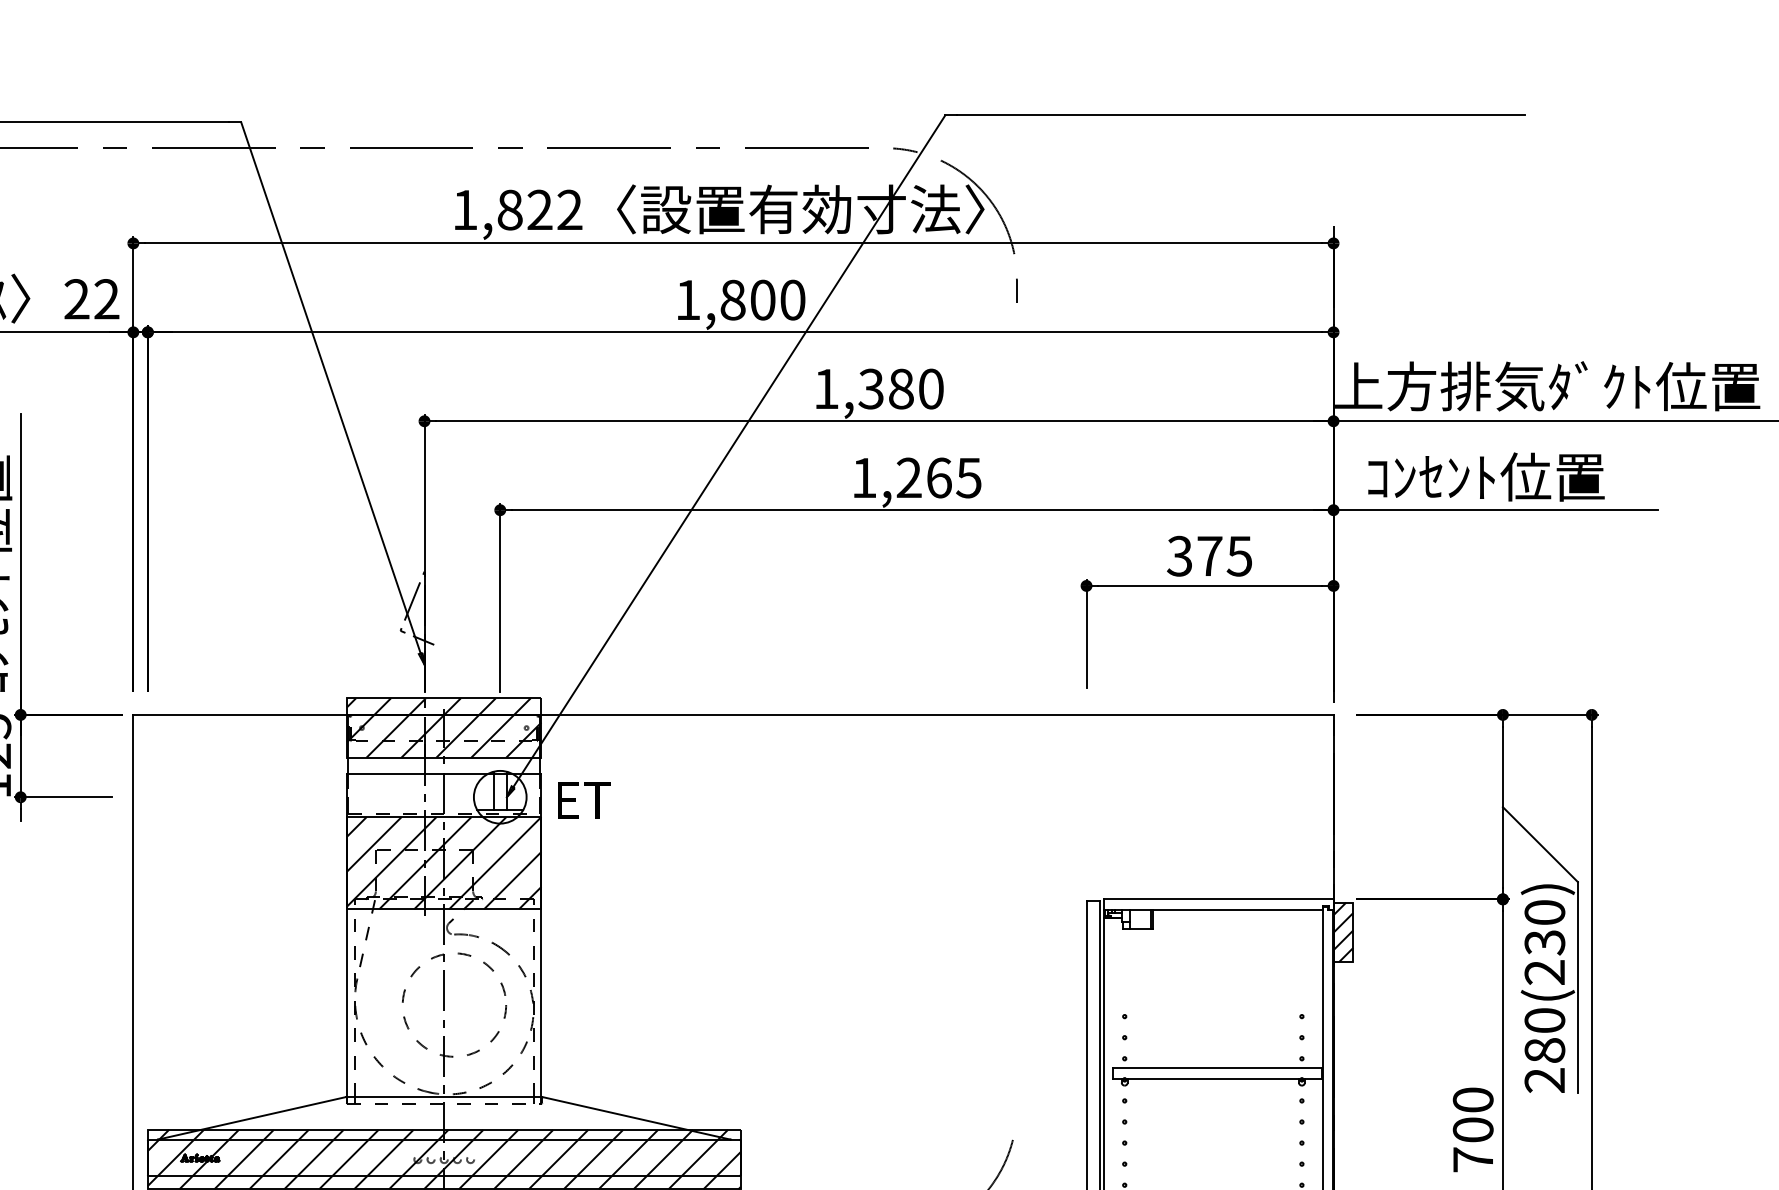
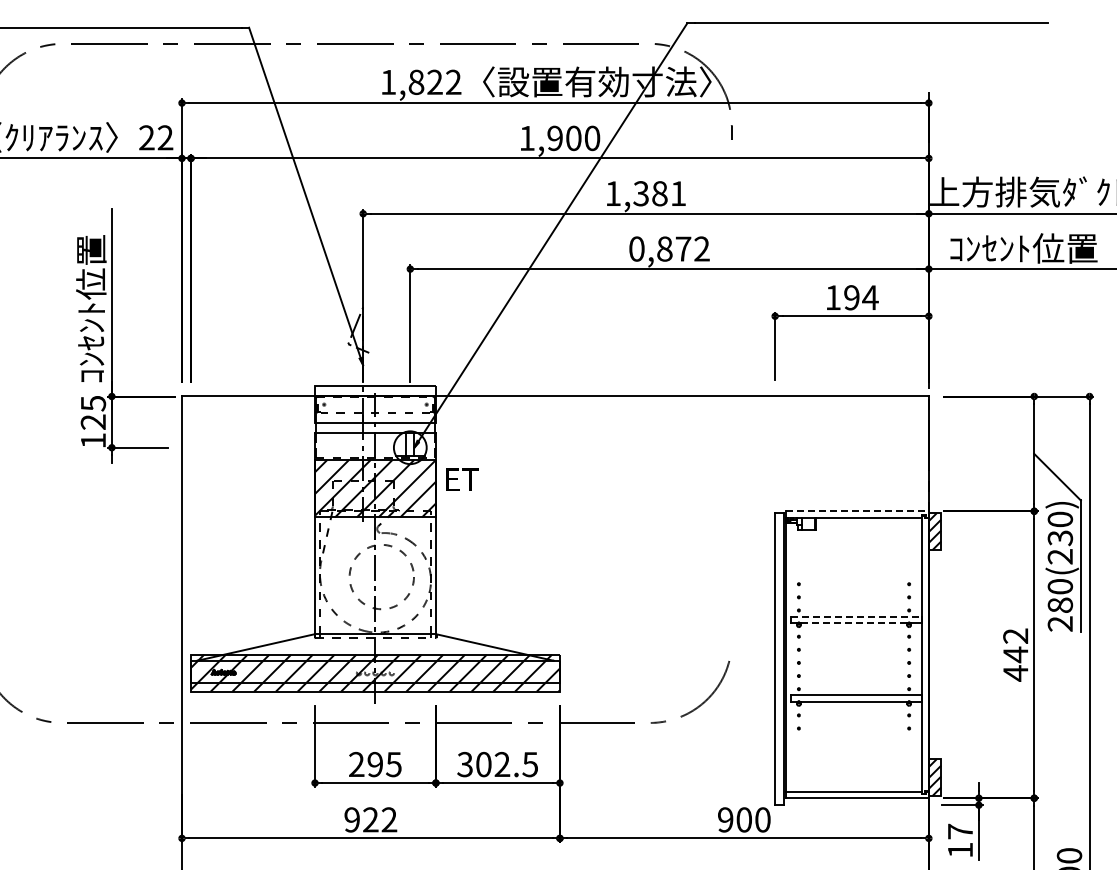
text: (731, 300) -> (554, 138), 1,800 -> 1,900
text: (931, 388) -> (678, 193), 1,380 -> 1,381
text: (916, 477) -> (669, 248), 1,265 -> 0,872
text: (1209, 555) -> (851, 297), 375 -> 194
hatch: (444, 727) -> (375, 404), removed
text: (584, 800) -> (462, 479), moved
line: (1218, 899) -> (857, 511), solid -> dashed
line: (1218, 1068) -> (857, 616), solid -> dashed
line: (1214, 1079) -> (854, 623), solid -> dashed
text: (1472, 1129) -> (1015, 654), 700 -> 442

